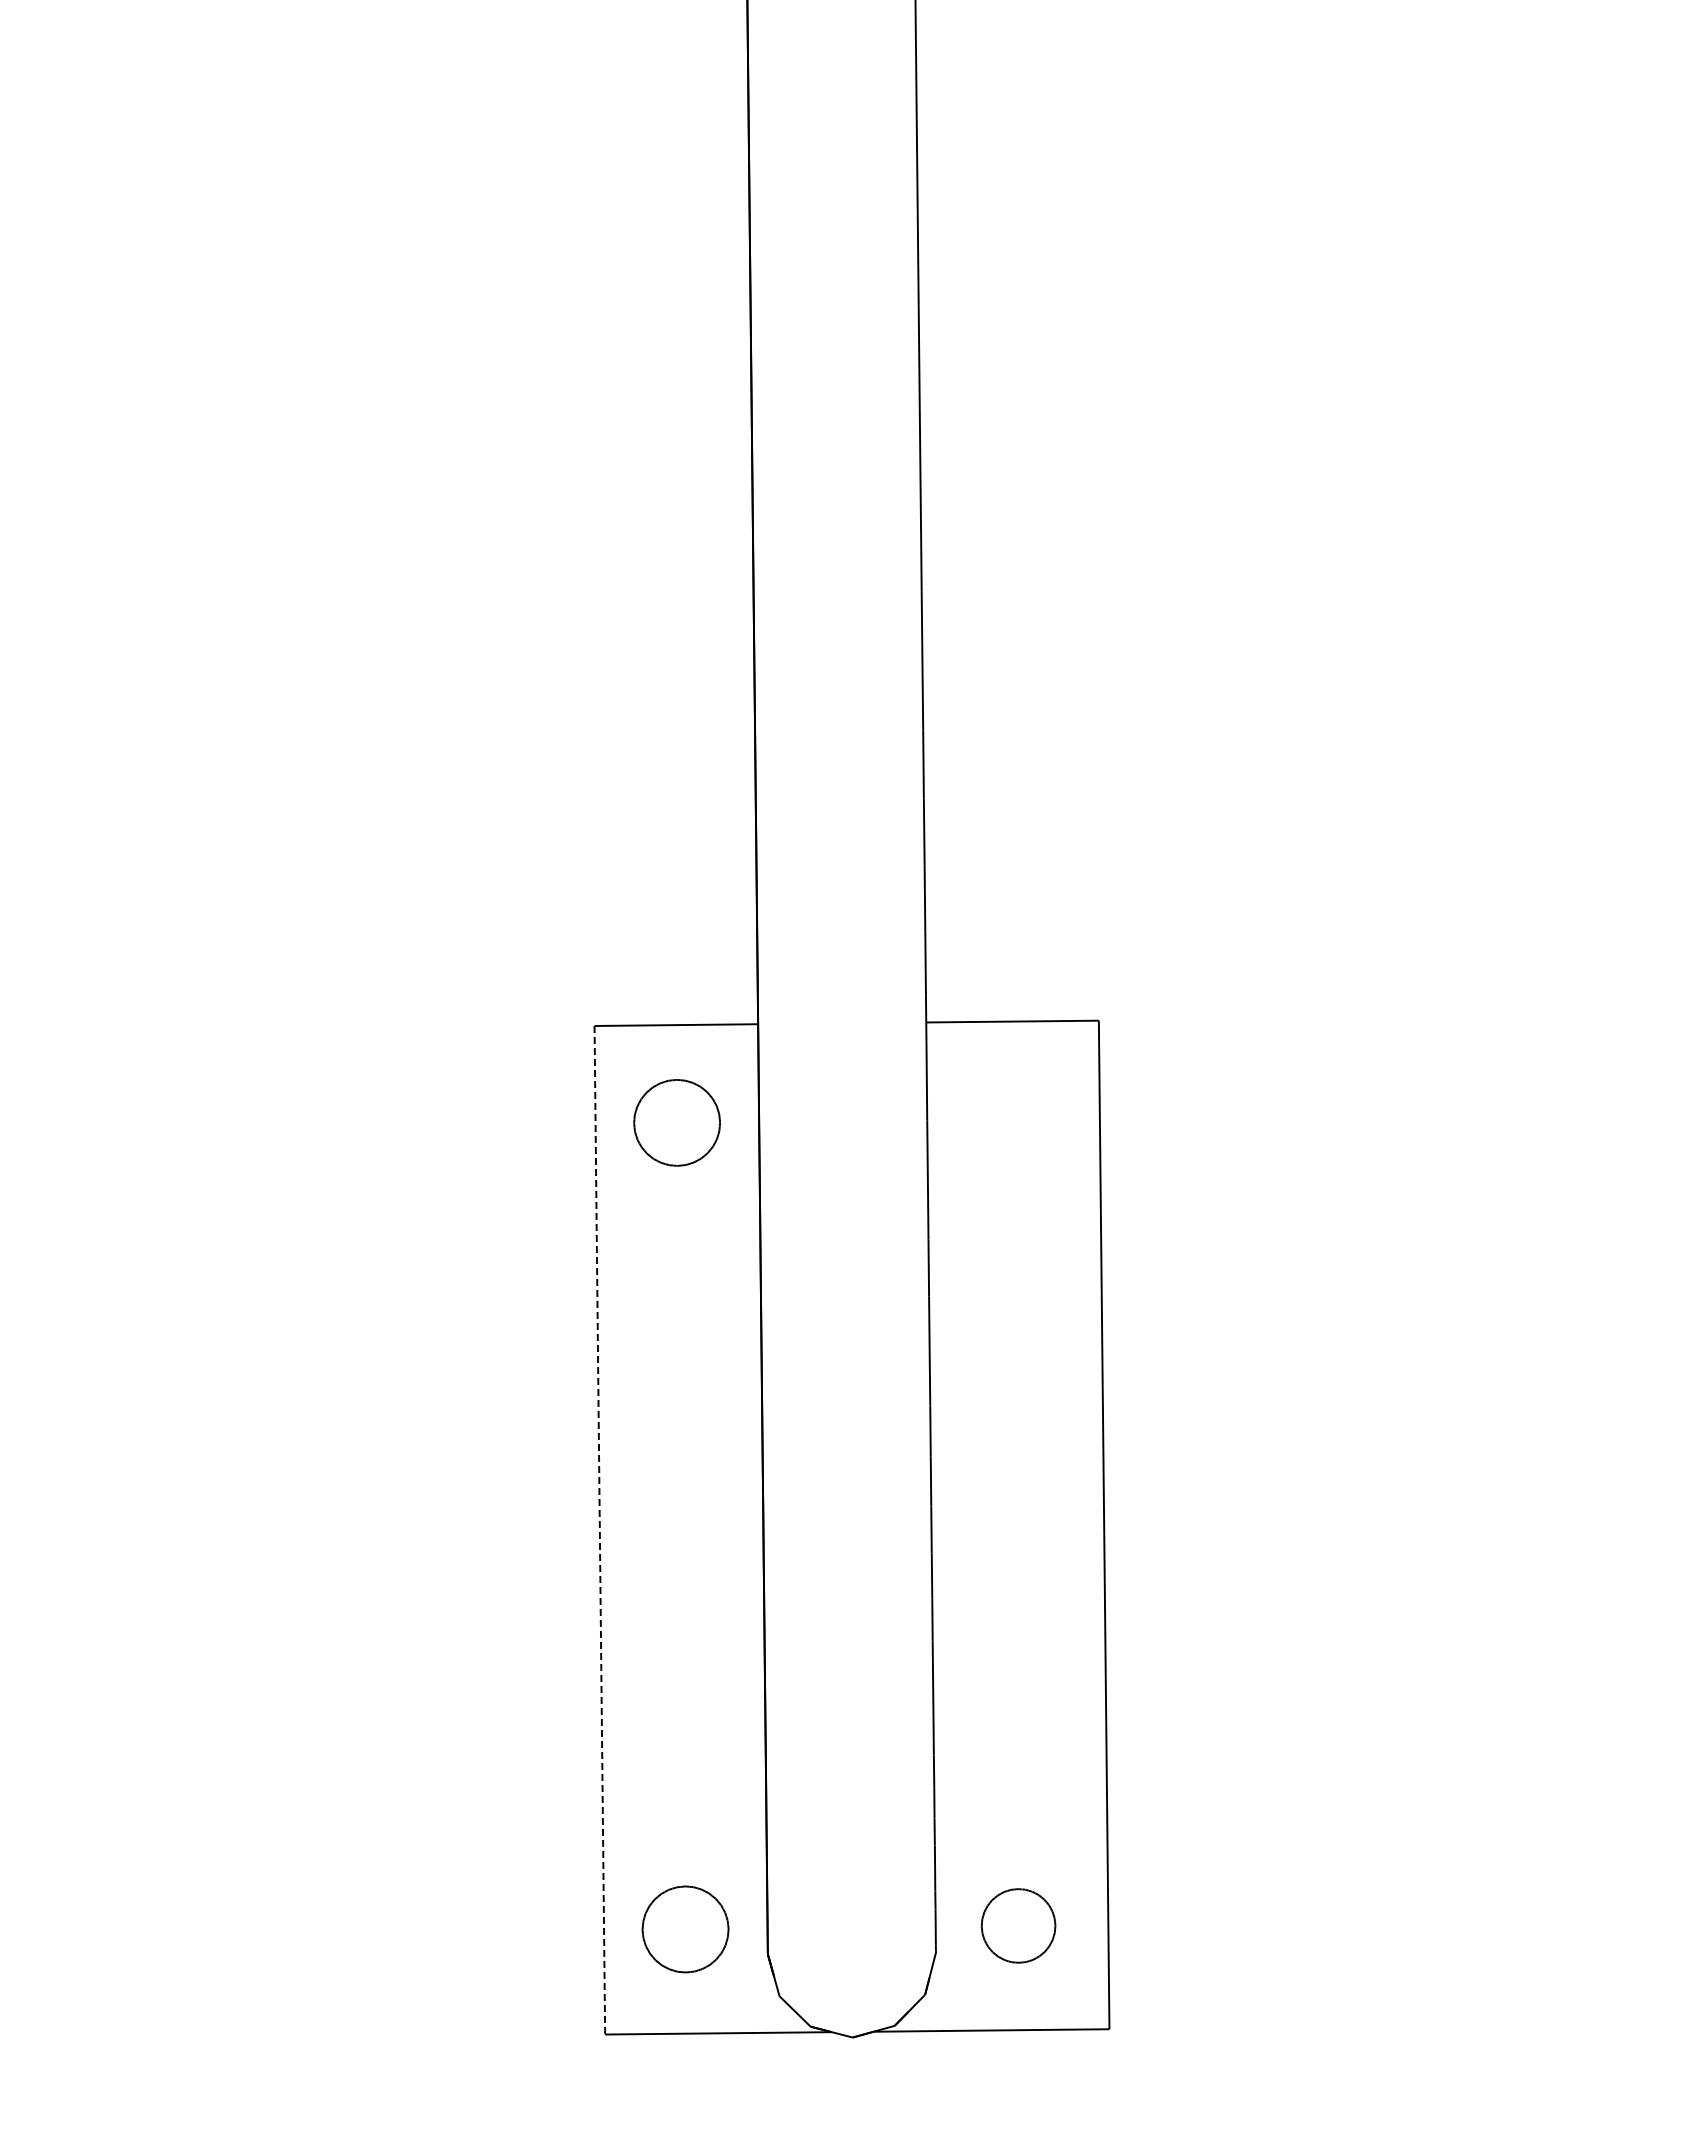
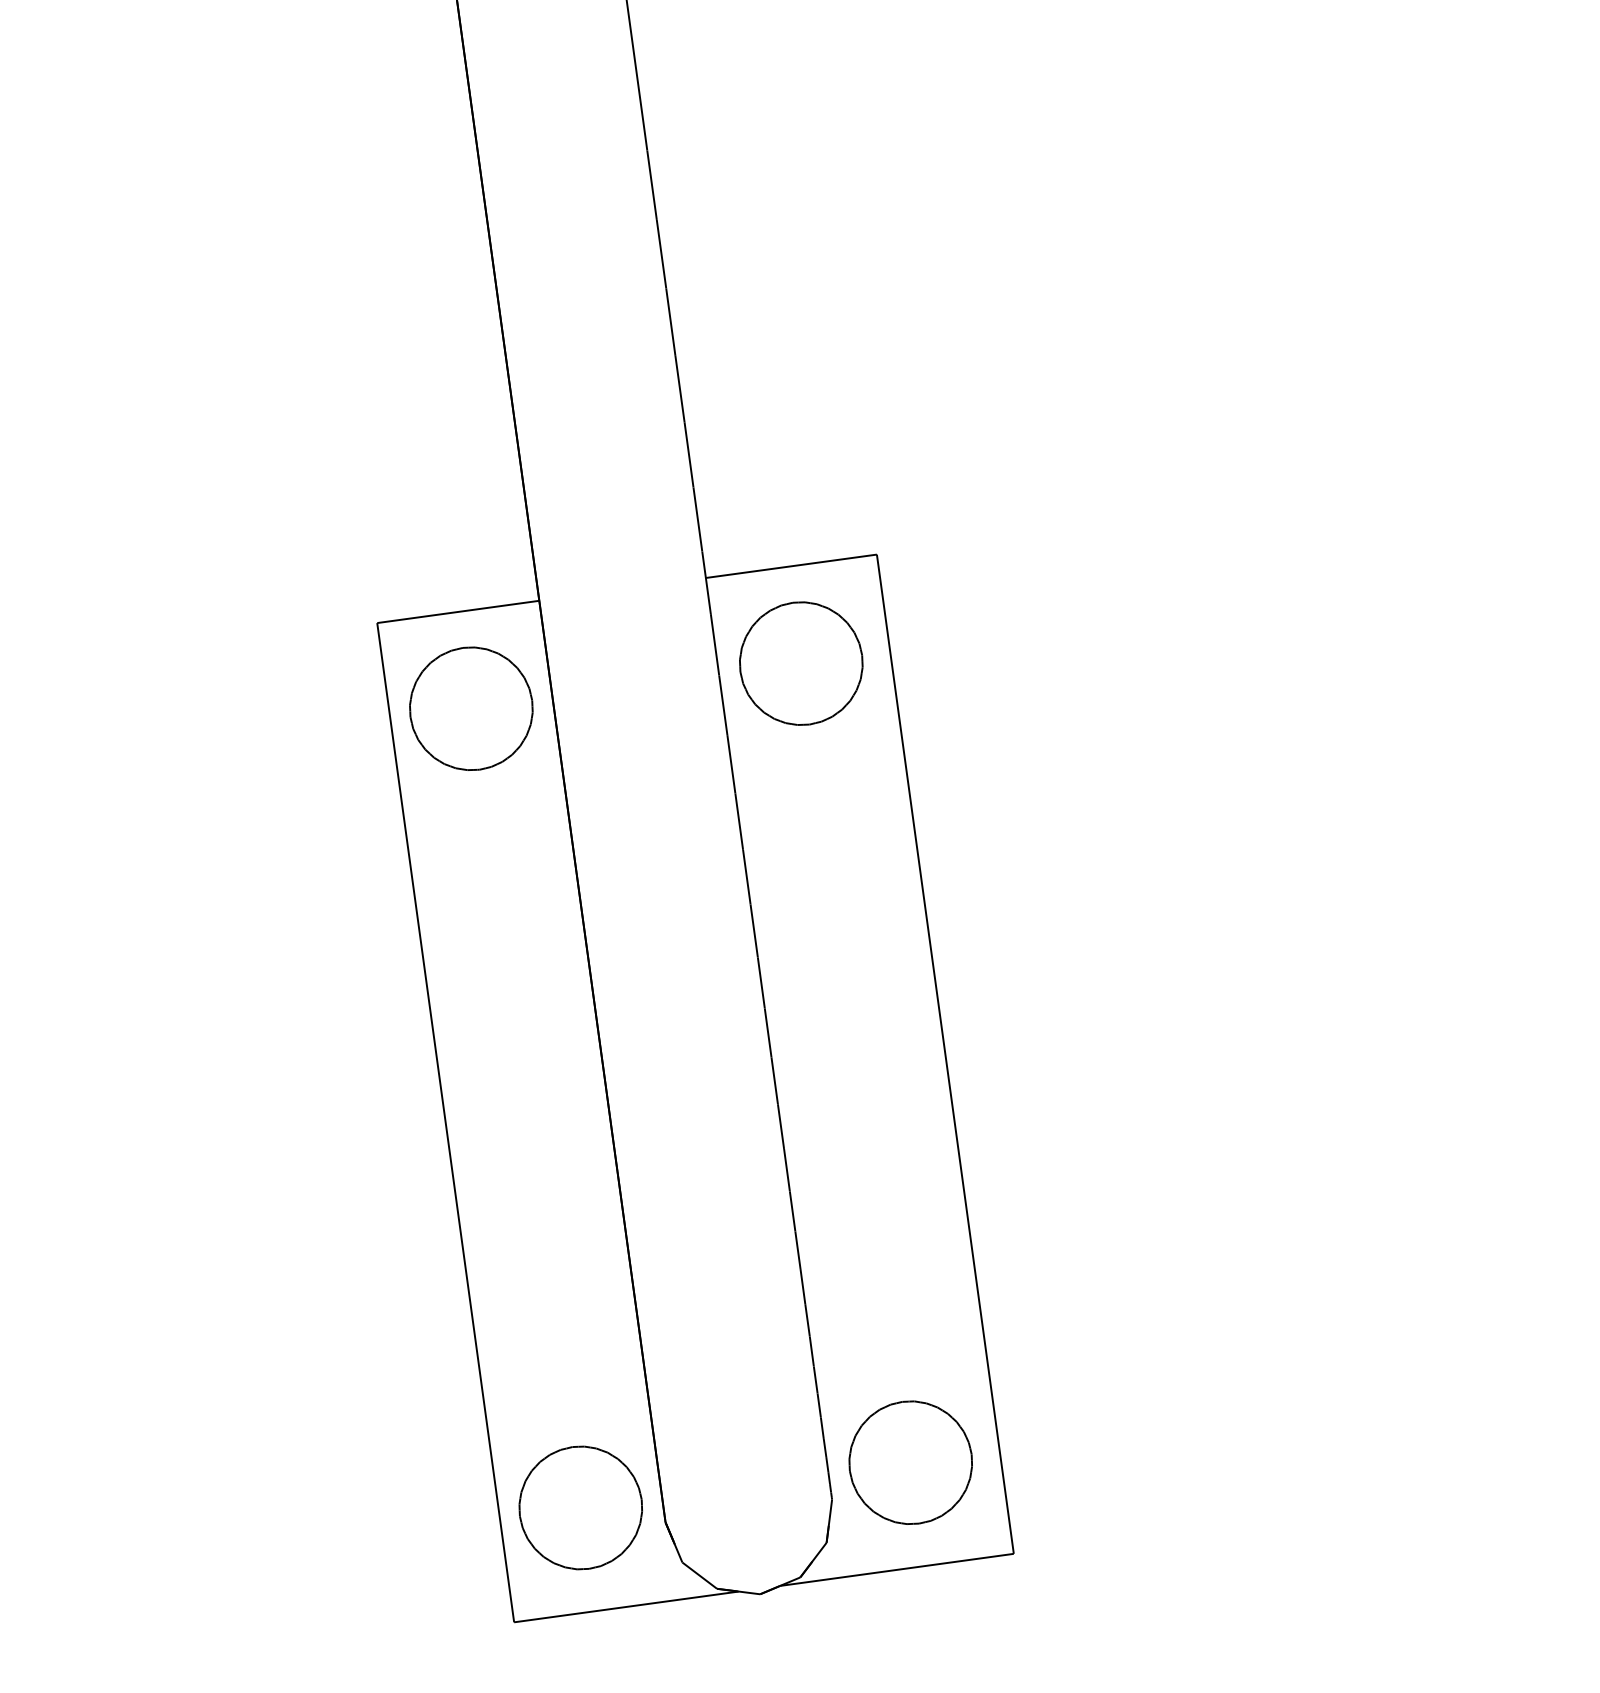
part: (1009, 1119) -> (800, 663), added
part: (676, 1122) -> (470, 708), size x1.43
line: (599, 1530) -> (445, 1122), dashed -> solid
part: (1018, 1925) -> (910, 1462), size x1.67
part: (685, 1929) -> (580, 1508), size x1.43

